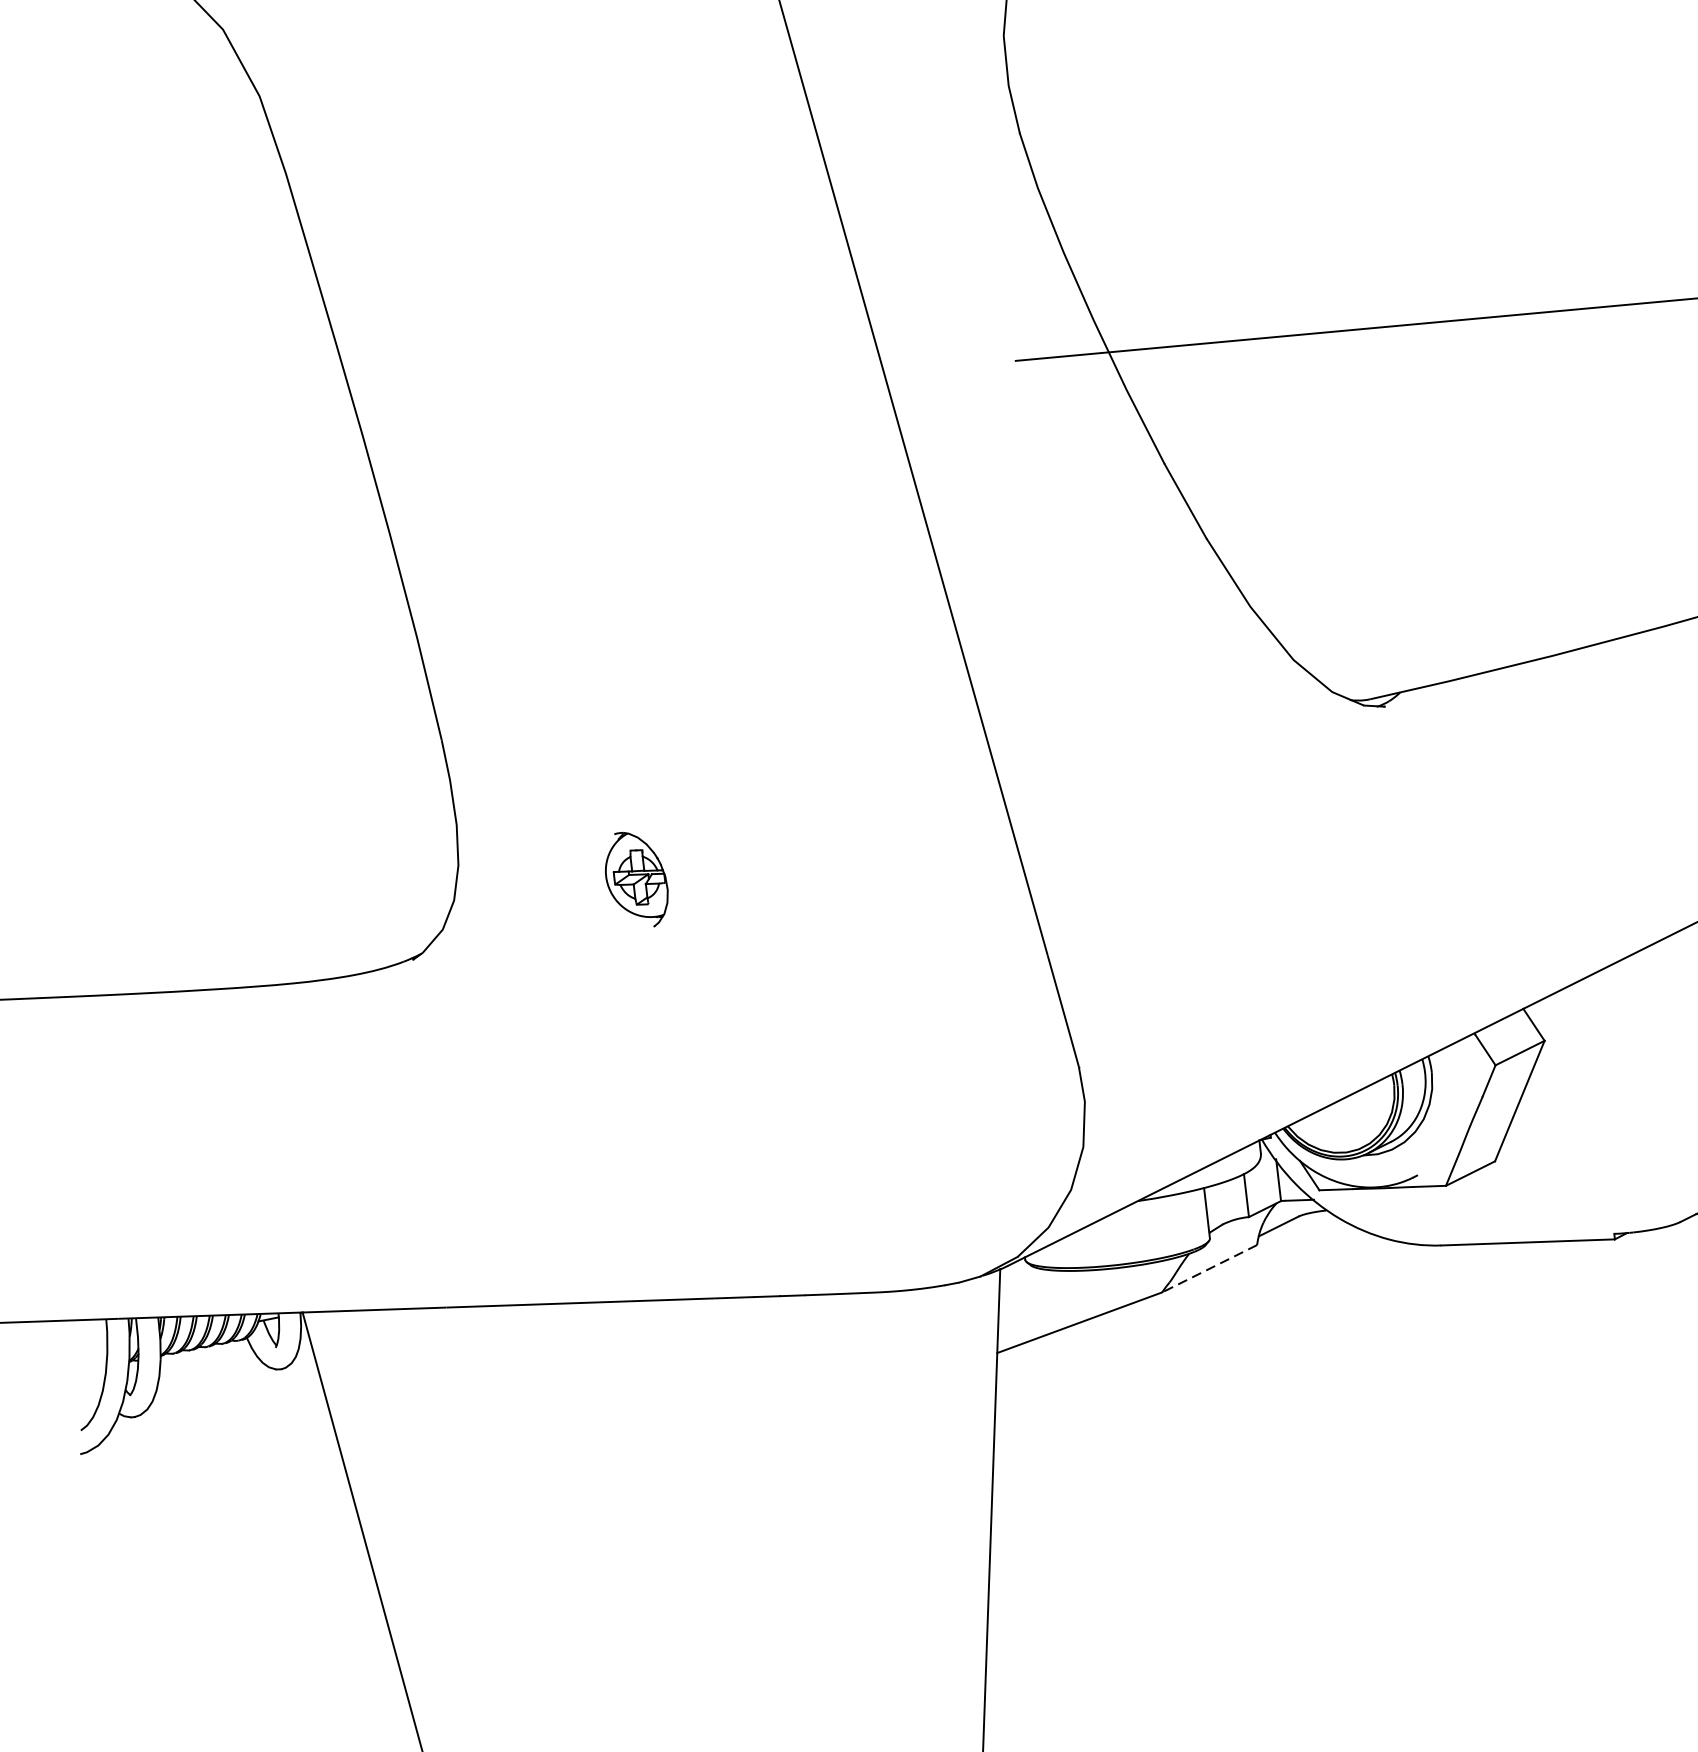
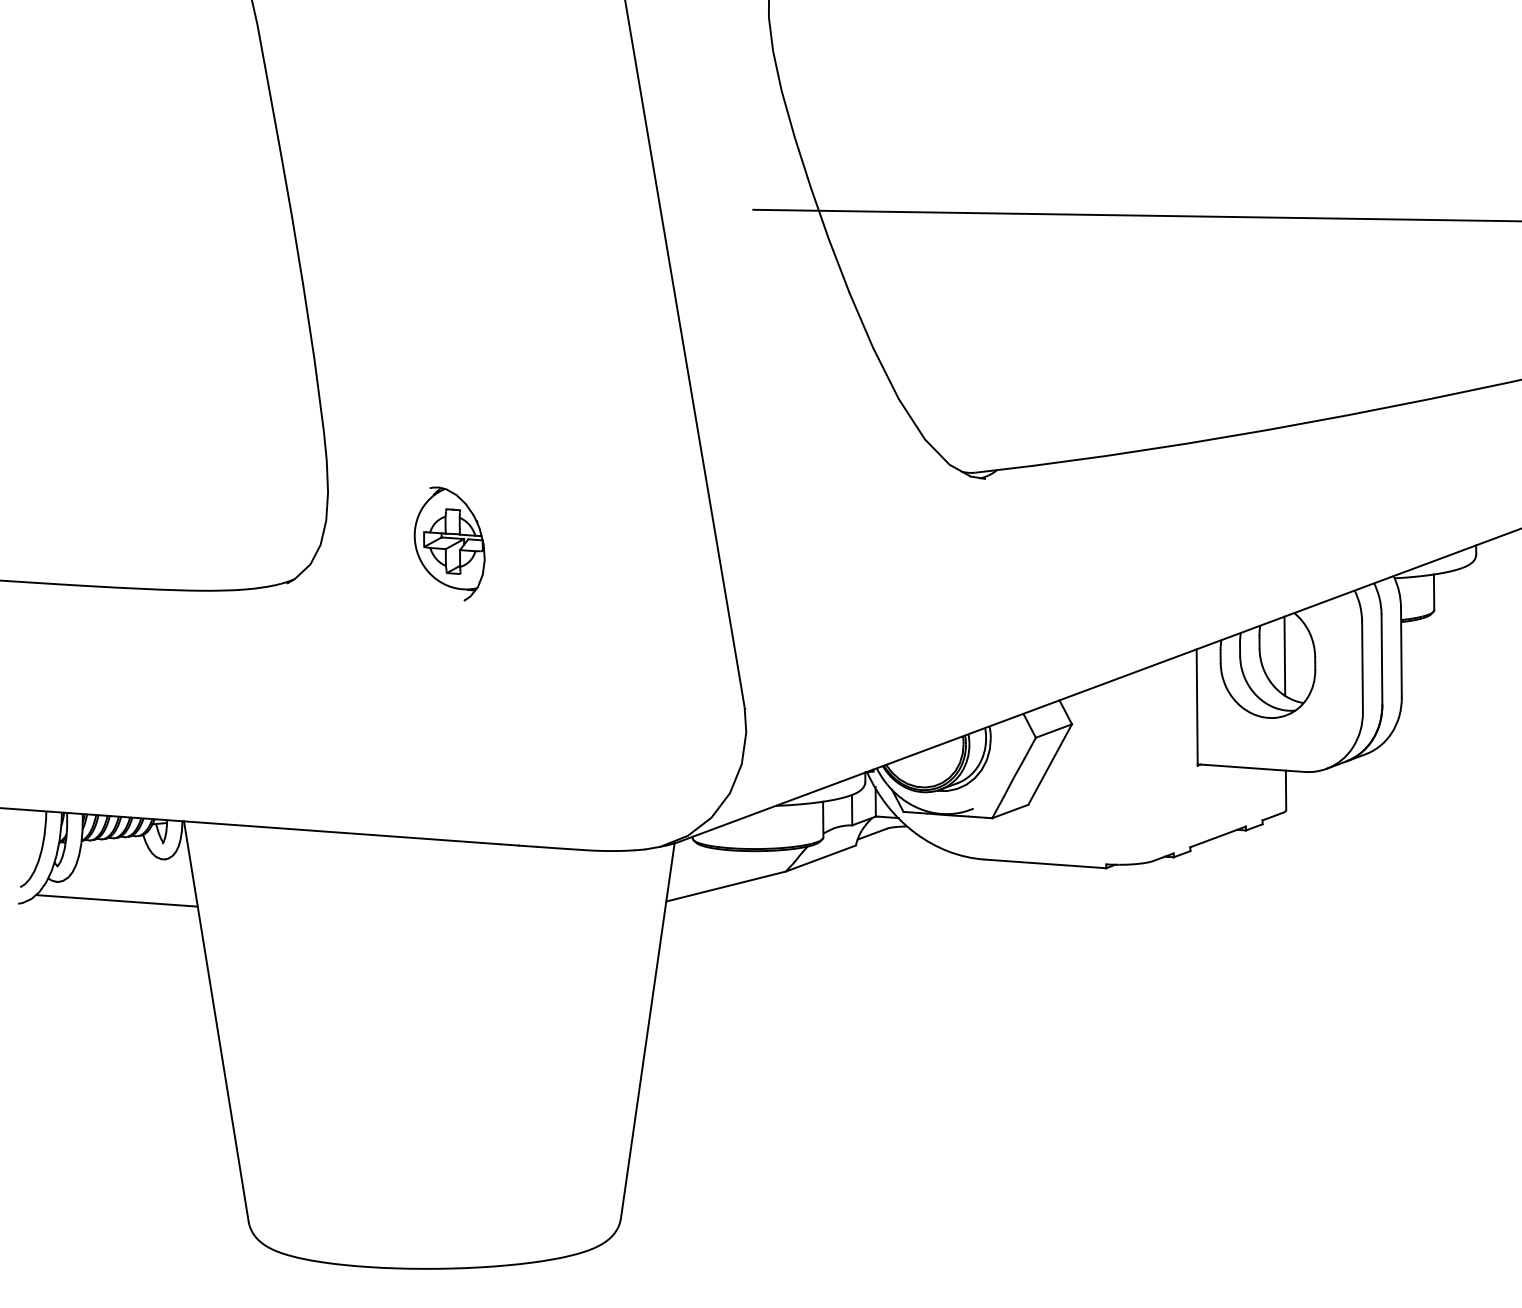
part: (636, 879) -> (449, 543), size x1.67
line: (1209, 1268) -> (820, 858), dashed -> solid
line: (219, 1434) -> (116, 900), added

